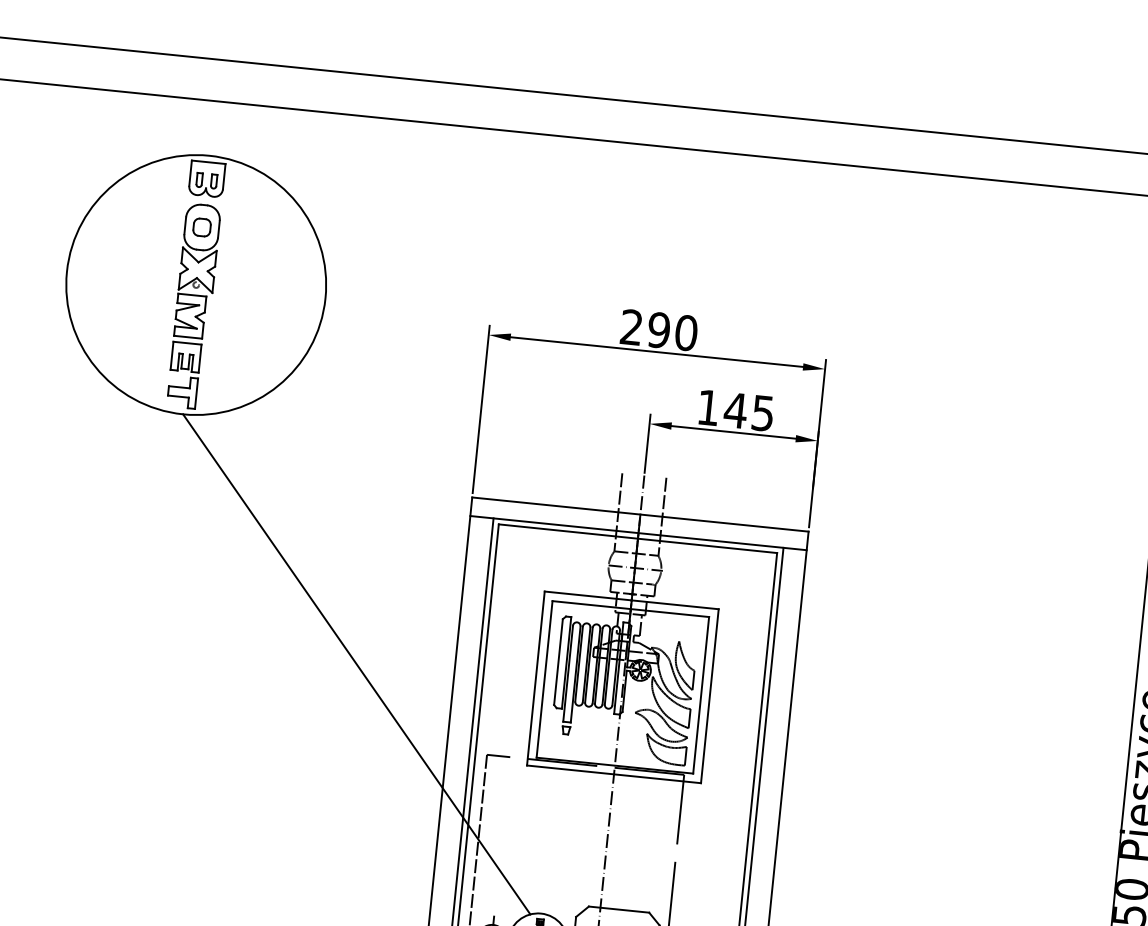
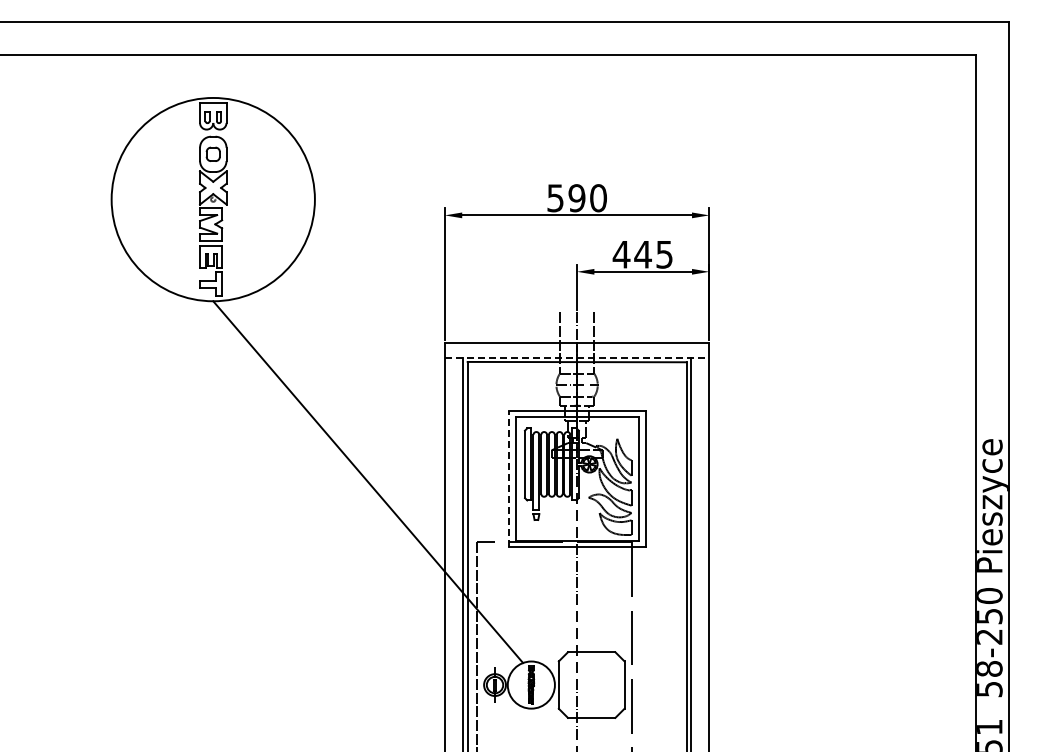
text: (631, 327) -> (555, 198), 290 -> 590
text: (708, 407) -> (621, 254), 145 -> 445
line: (639, 532) -> (577, 357), solid -> dashed
line: (535, 677) -> (508, 478), solid -> dashed

